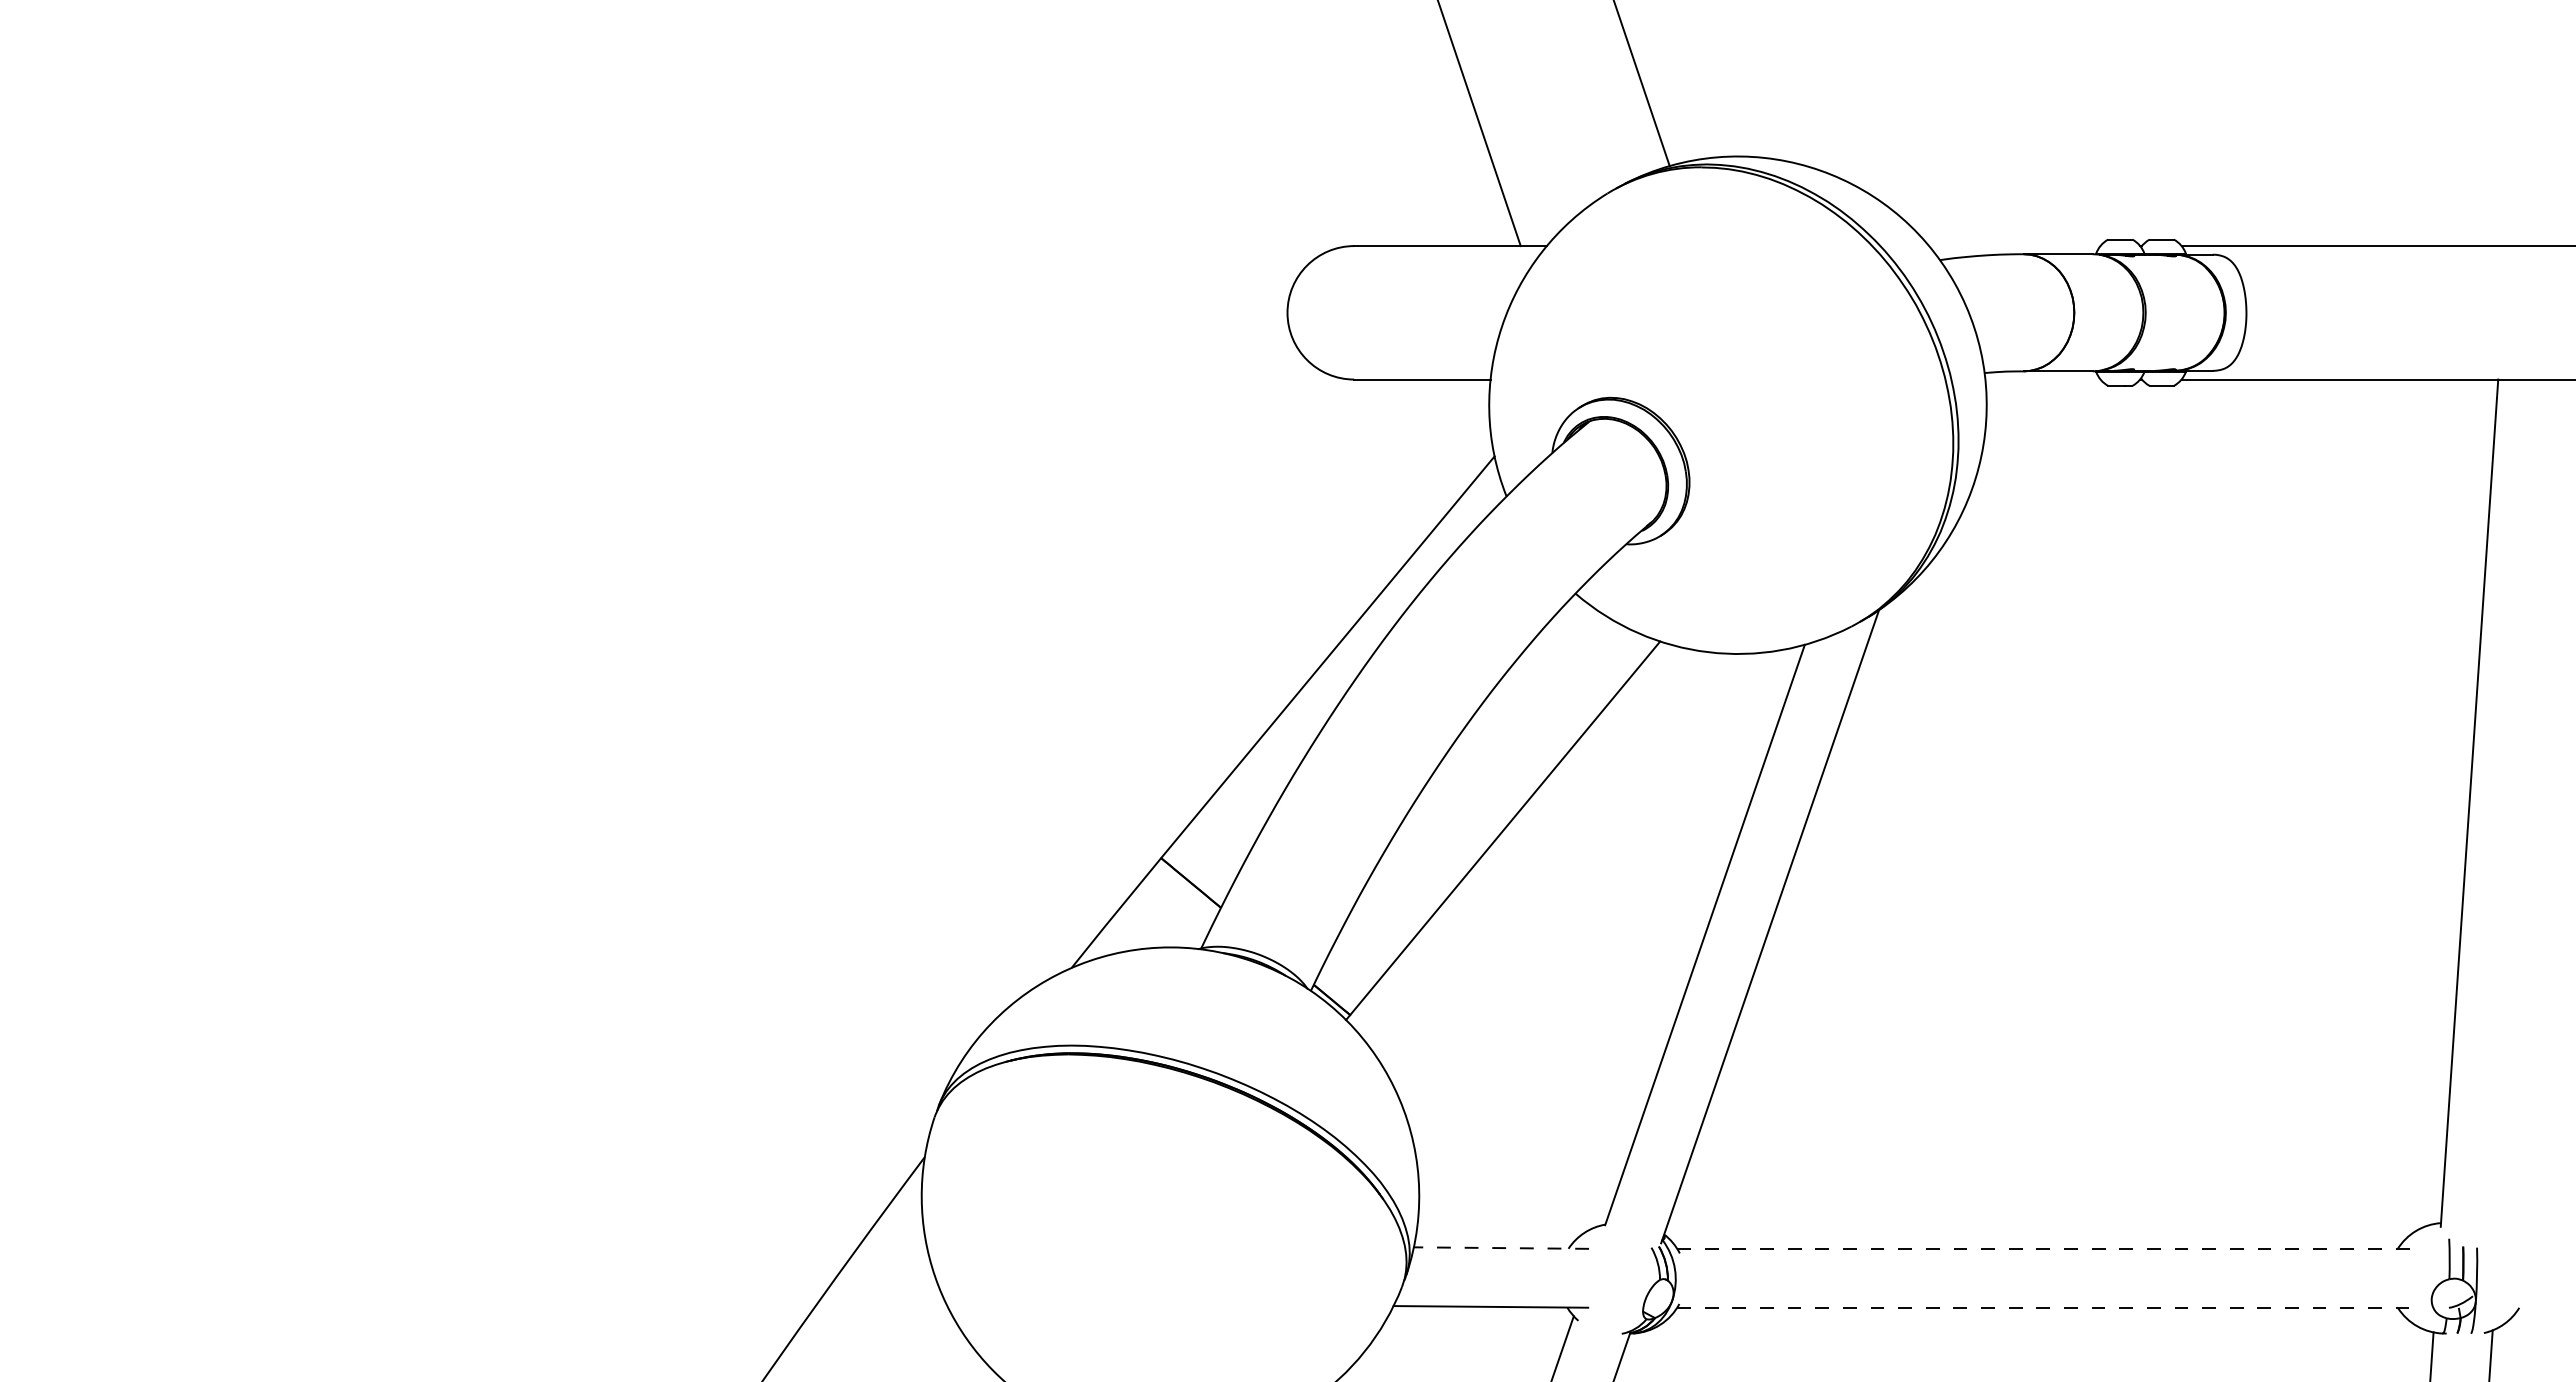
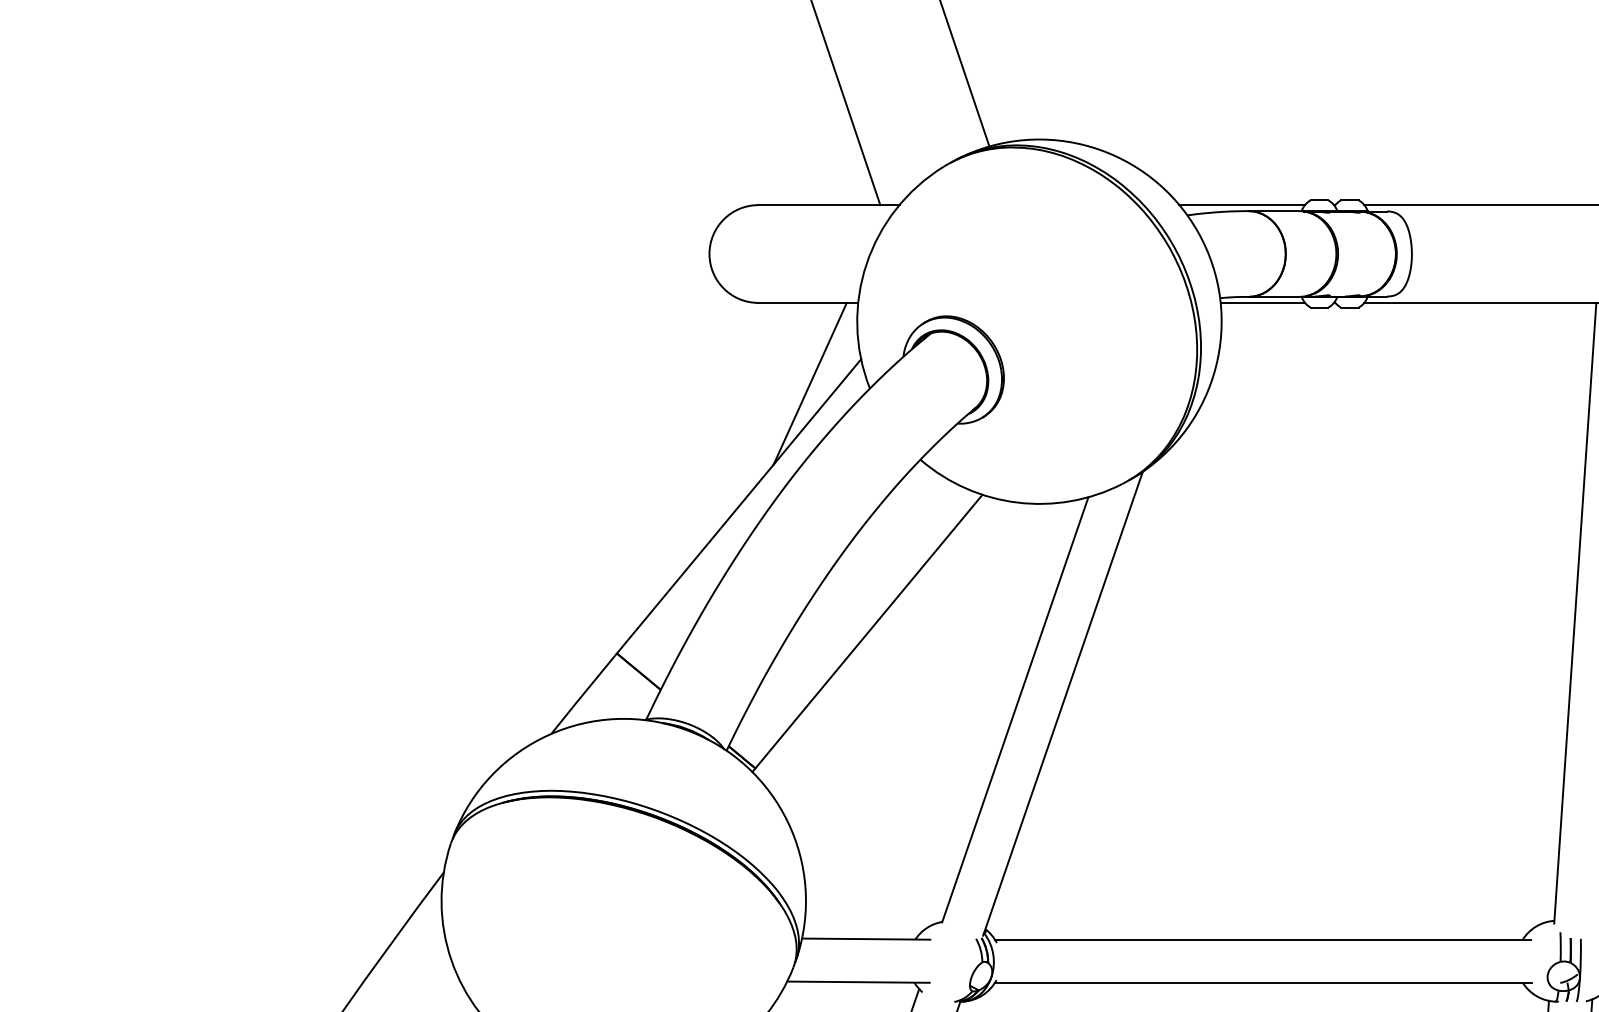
line: (2014, 246) -> (1242, 205), added
line: (2042, 379) -> (1262, 302), added
line: (1425, 489) -> (810, 383), added
line: (1501, 1248) -> (866, 939), dashed -> solid
line: (2043, 1249) -> (1263, 940), dashed -> solid
line: (2043, 1307) -> (1263, 982), dashed -> solid

